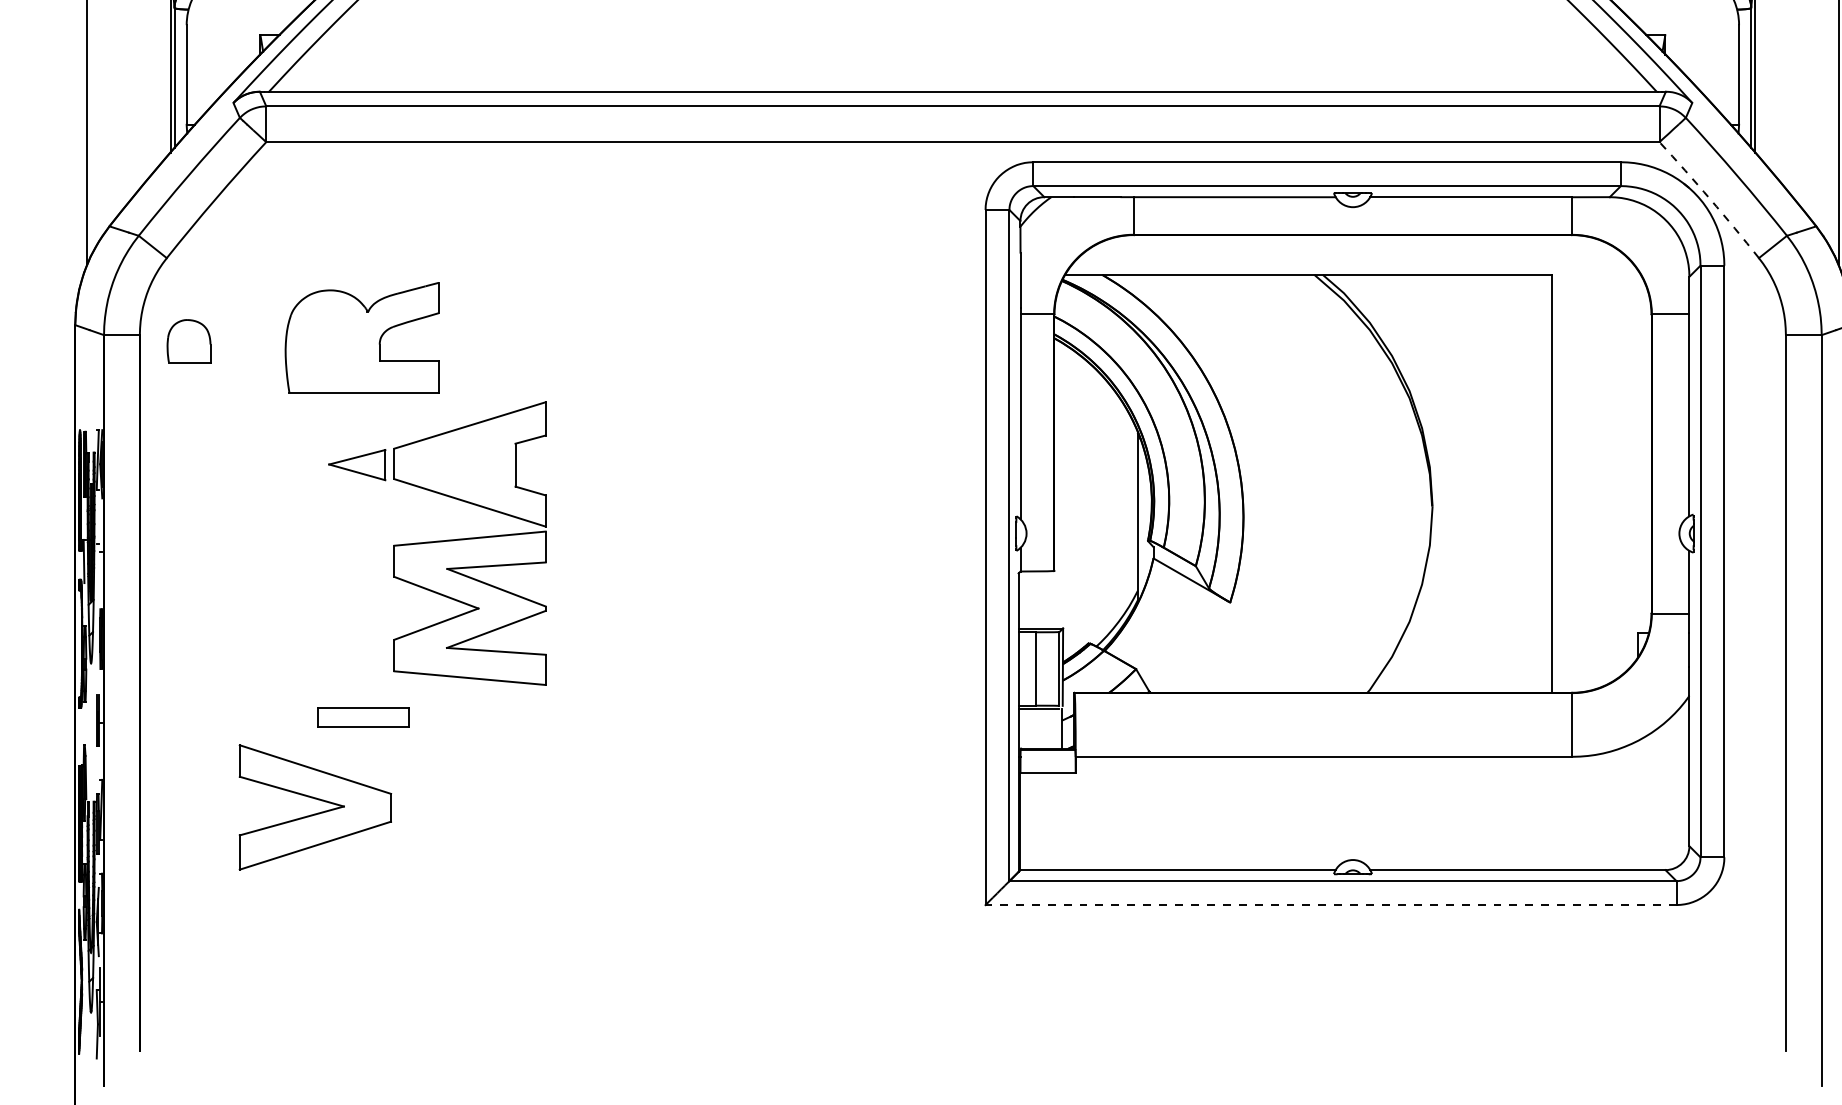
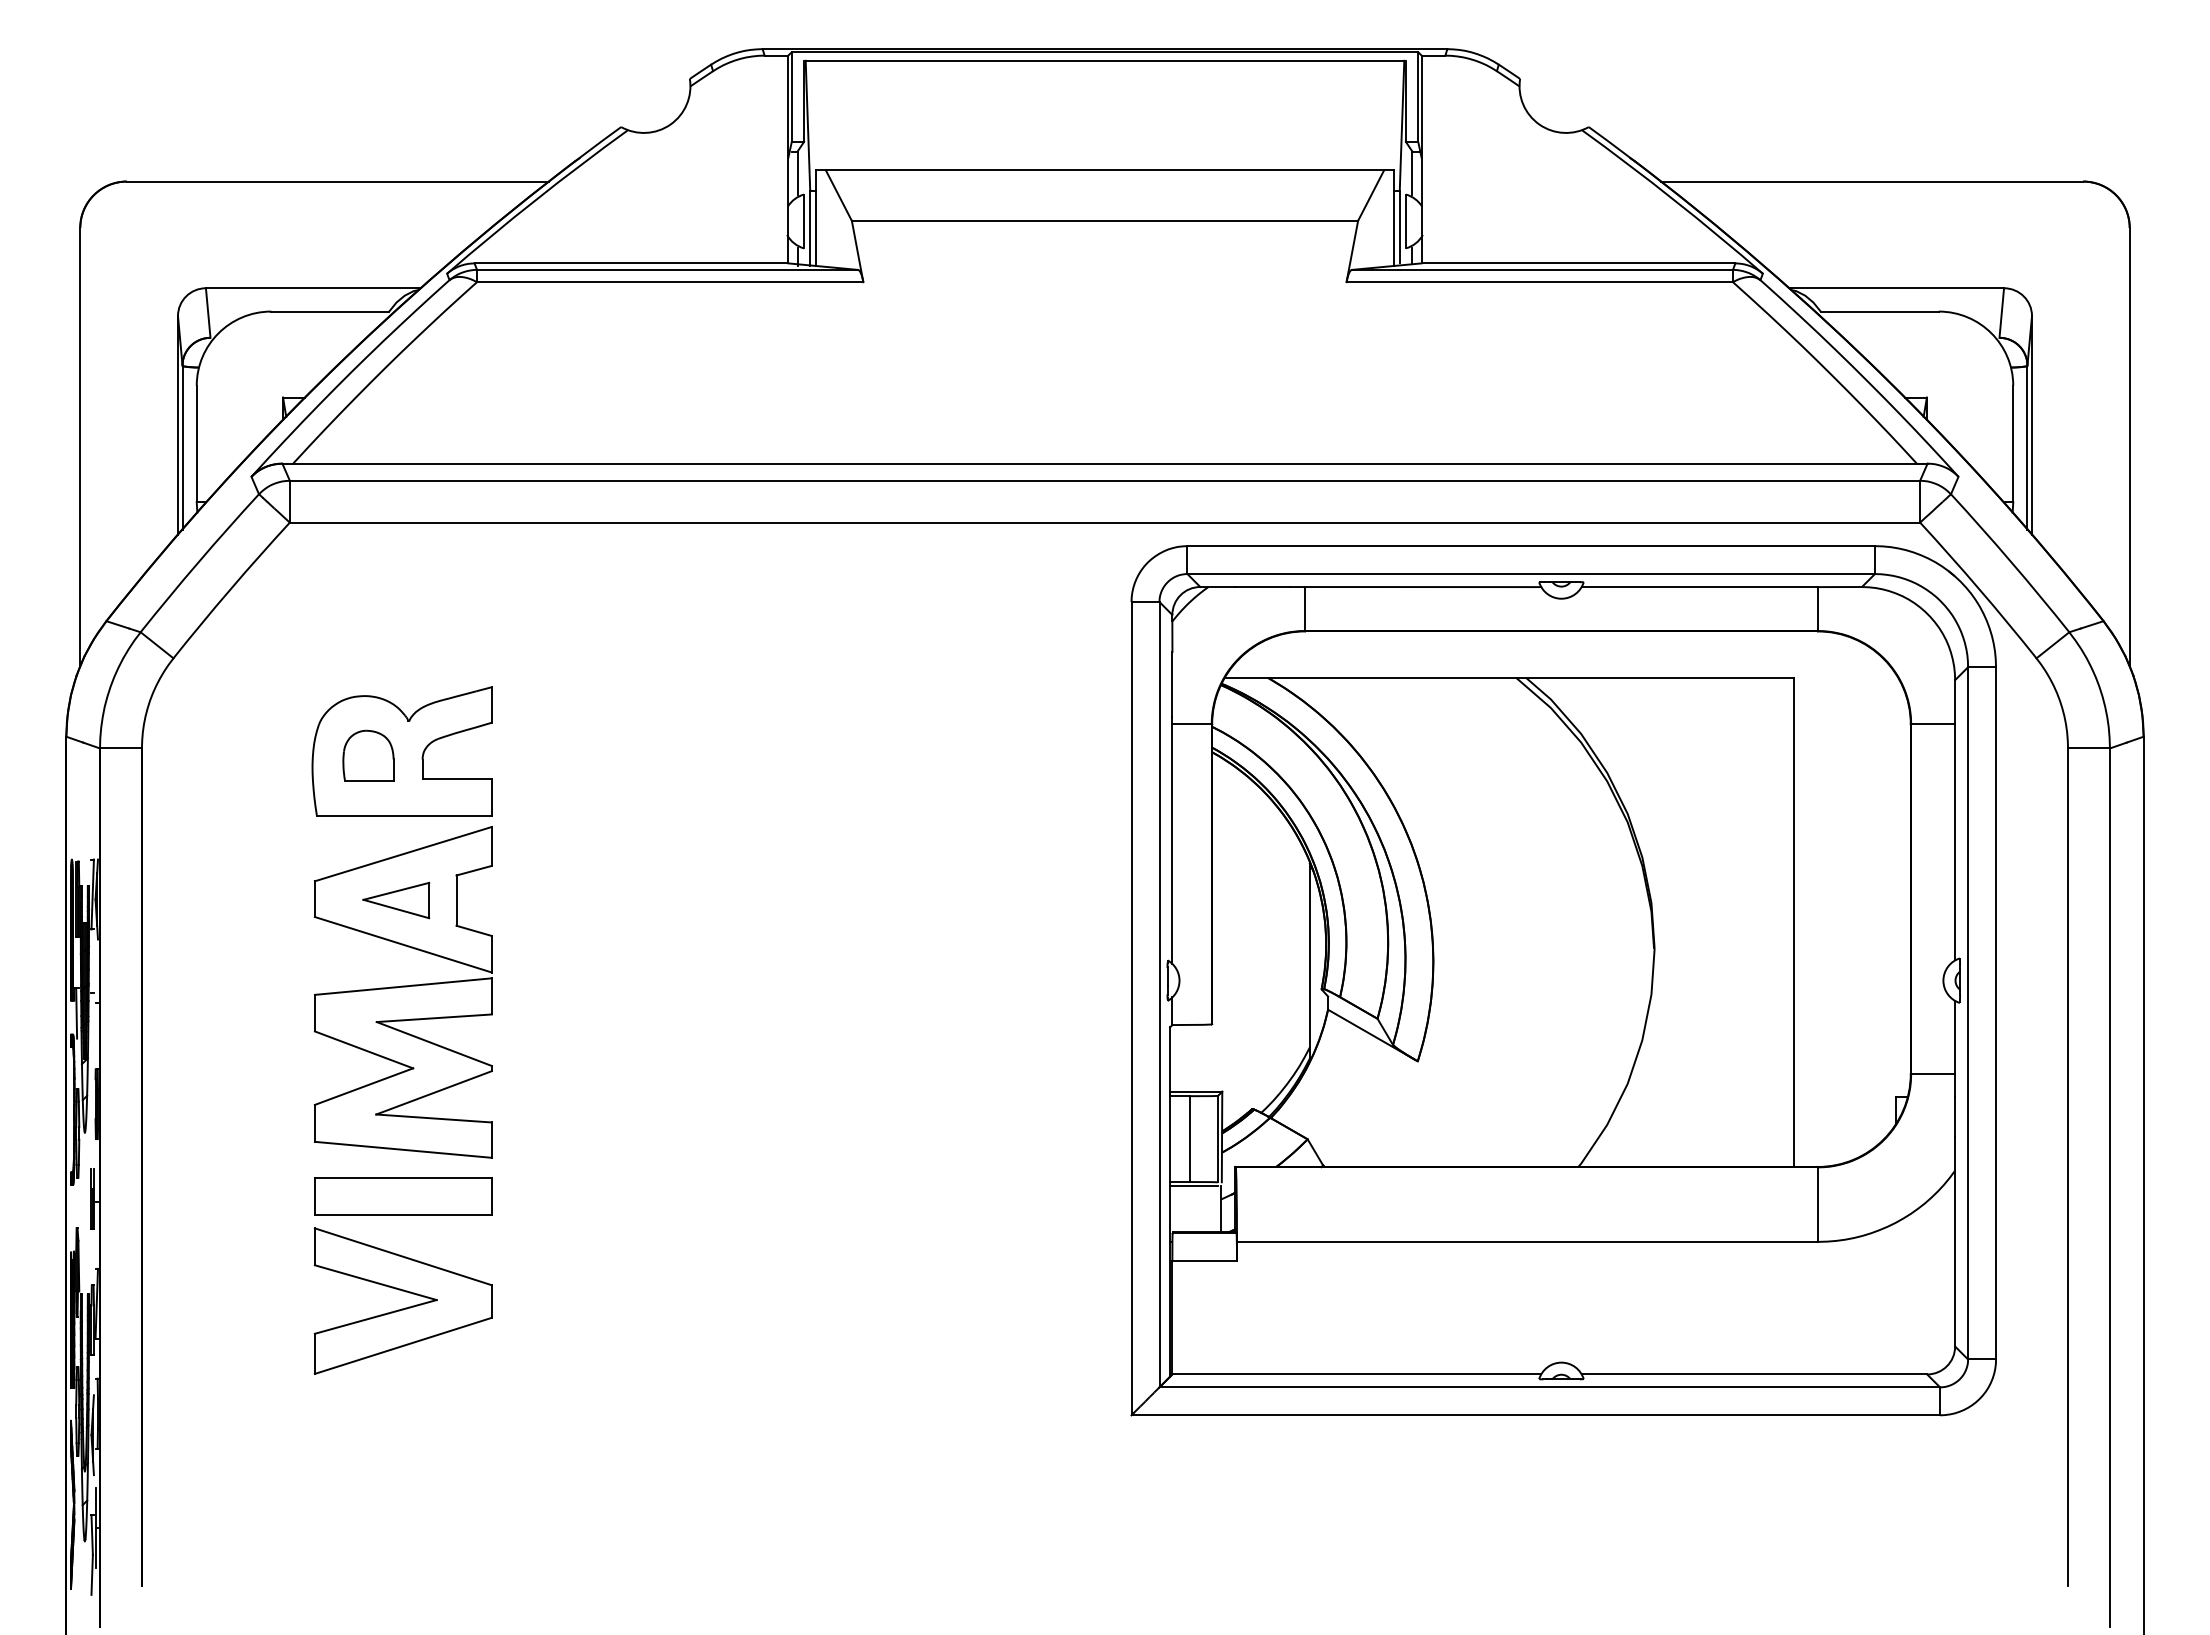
arc: (1710, 199) -> (1979, 589), dashed -> solid
part: (189, 341) -> (368, 755), moved
part: (469, 543) -> (402, 992), moved
part: (363, 718) -> (403, 1196), size x1.67
part: (317, 812) -> (405, 1307), moved
line: (1330, 905) -> (1535, 1415), dashed -> solid

